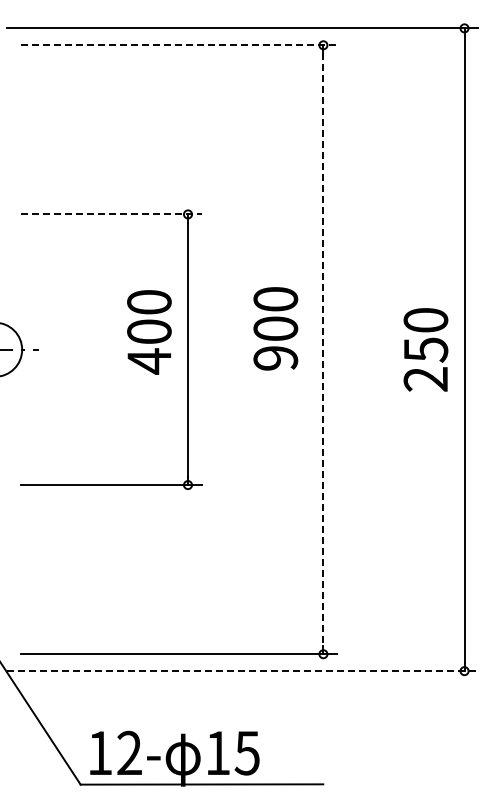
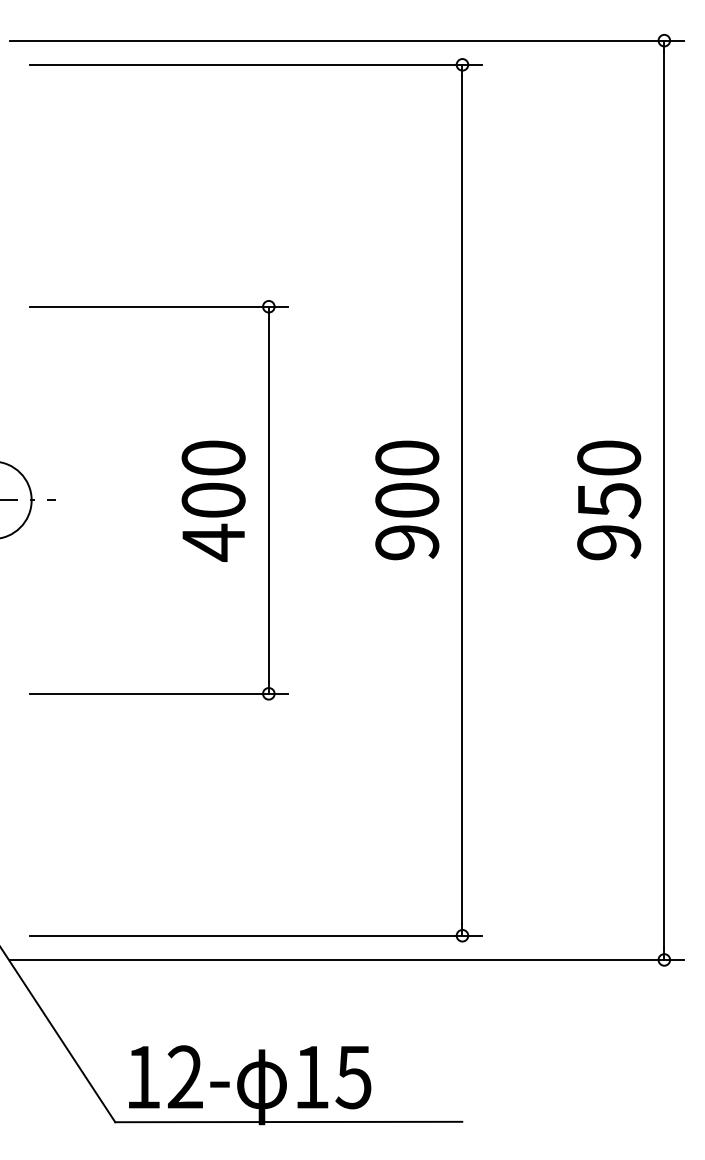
line: (179, 45) -> (256, 65), dashed -> solid
line: (111, 214) -> (159, 306), dashed -> solid
text: (275, 328) -> (406, 499), moved
text: (149, 332) -> (213, 501), moved
line: (323, 350) -> (462, 501), dashed -> solid
text: (426, 379) -> (609, 542), 250 -> 950
line: (242, 671) -> (346, 960), dashed -> solid

